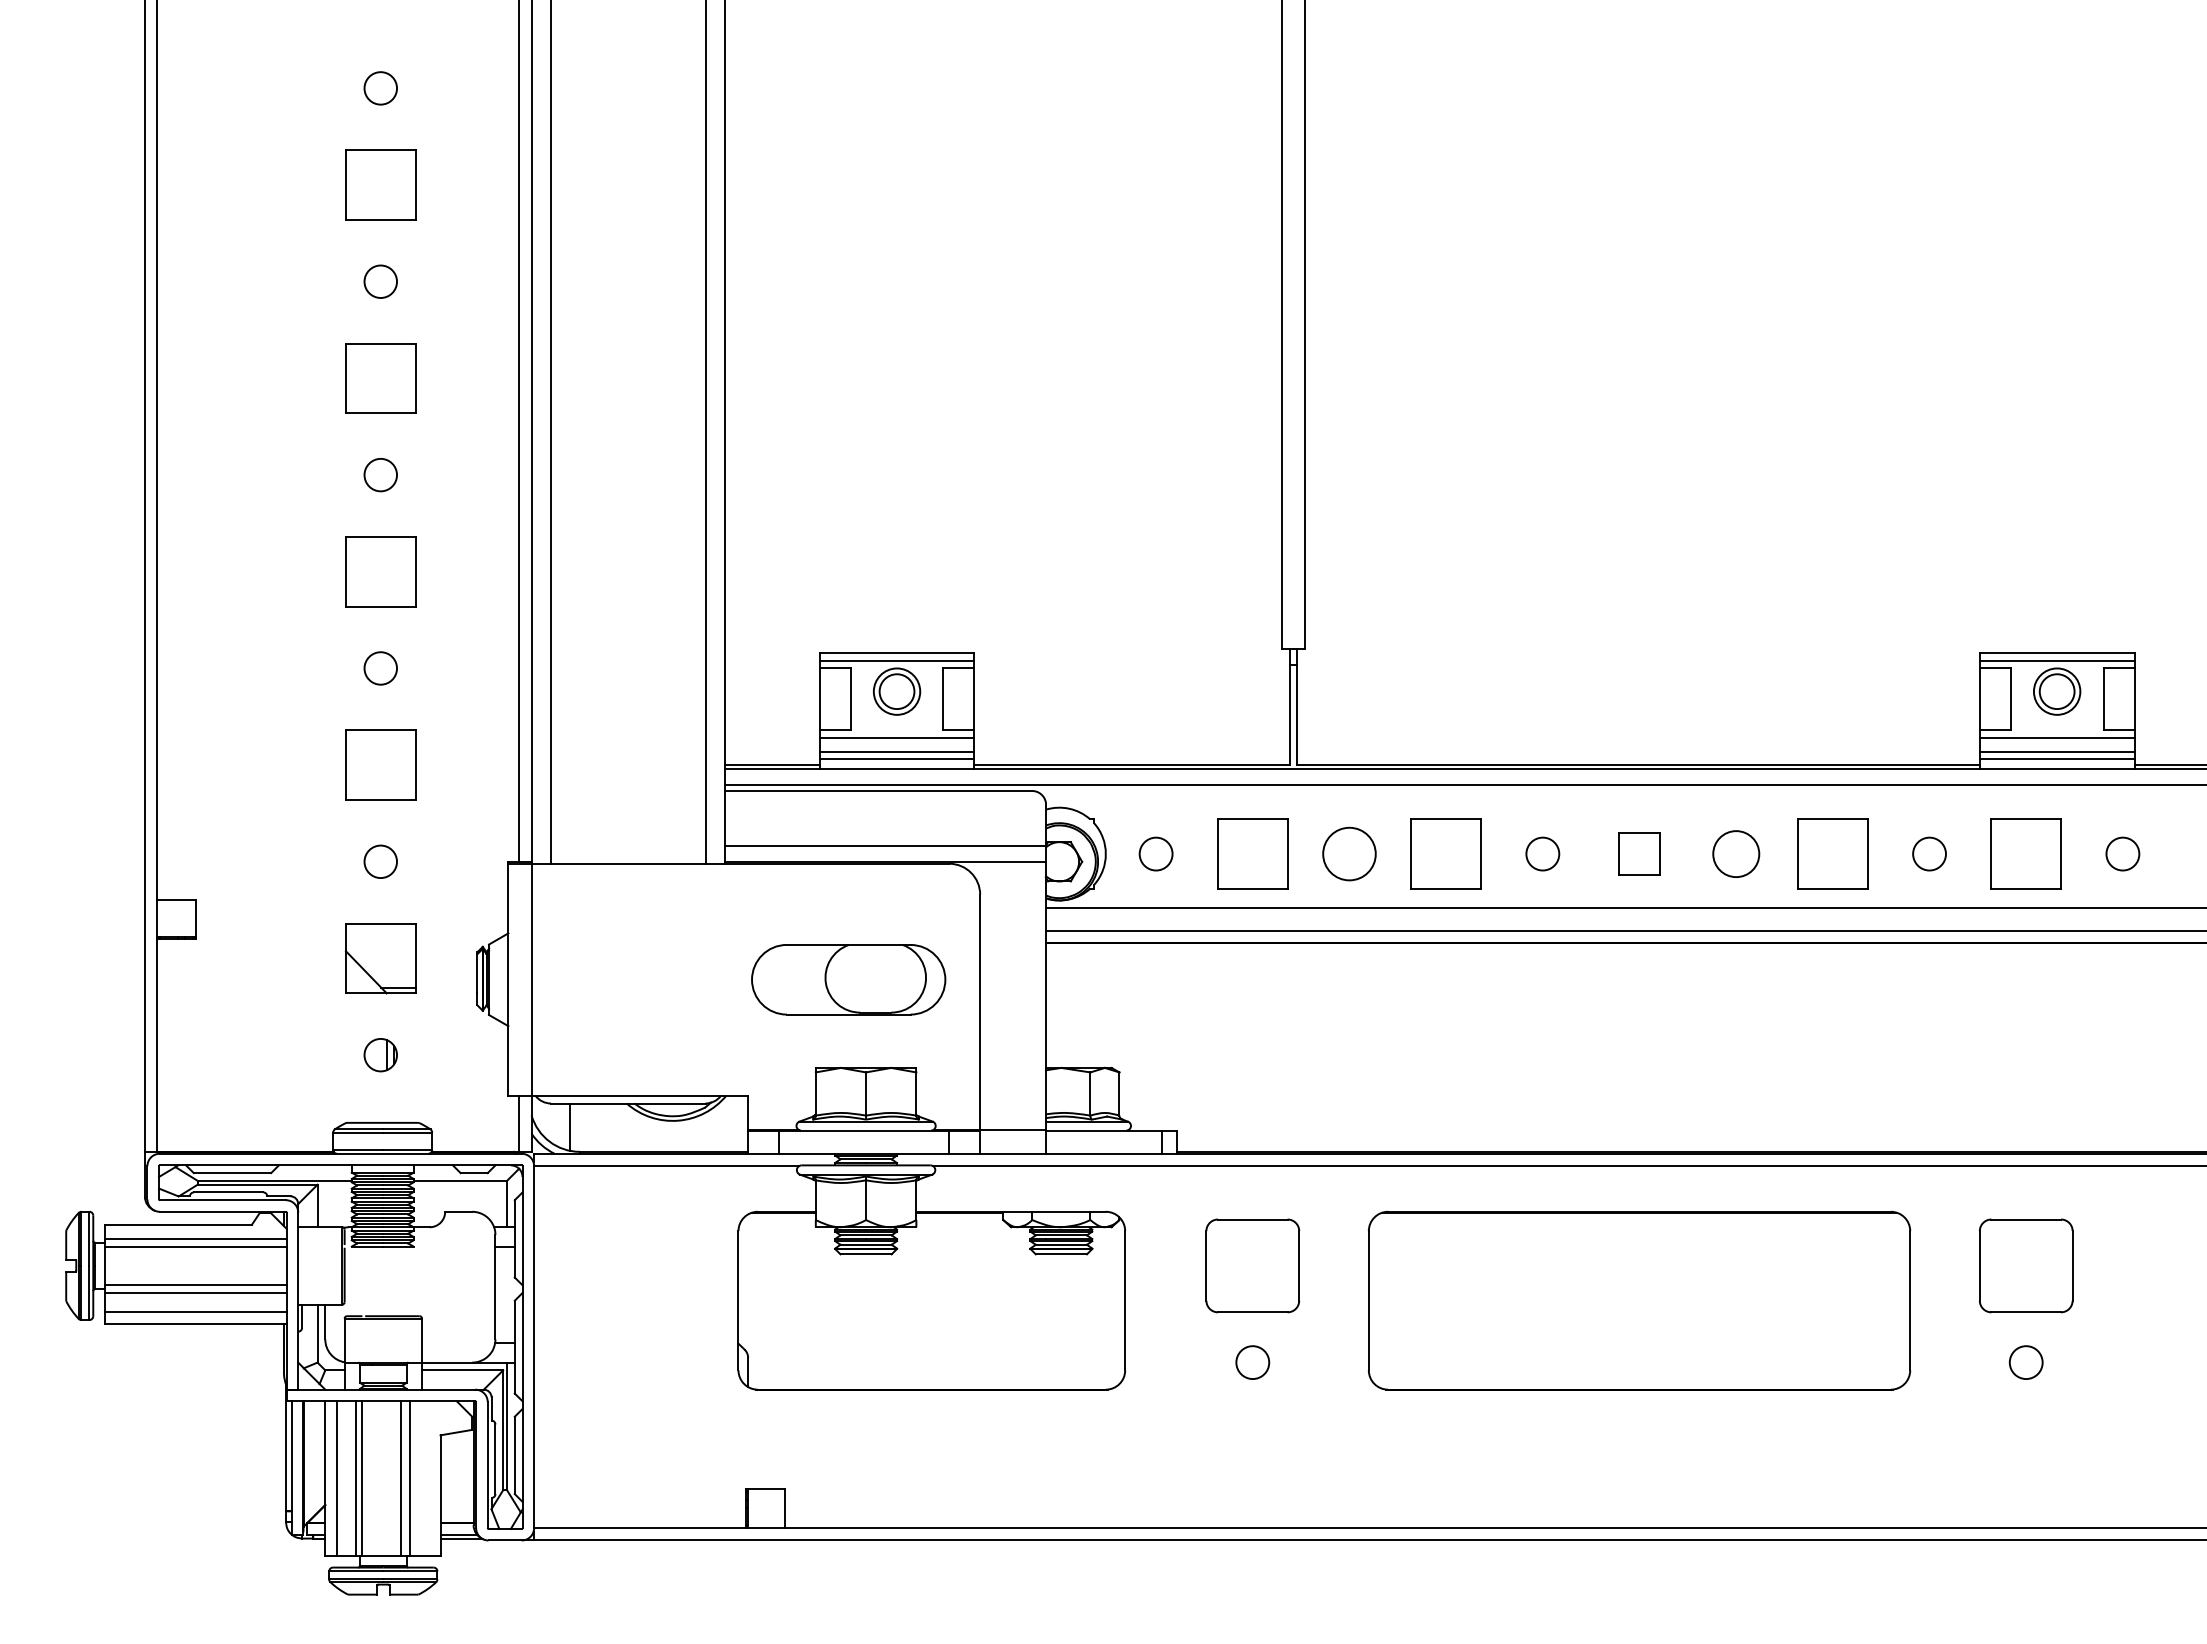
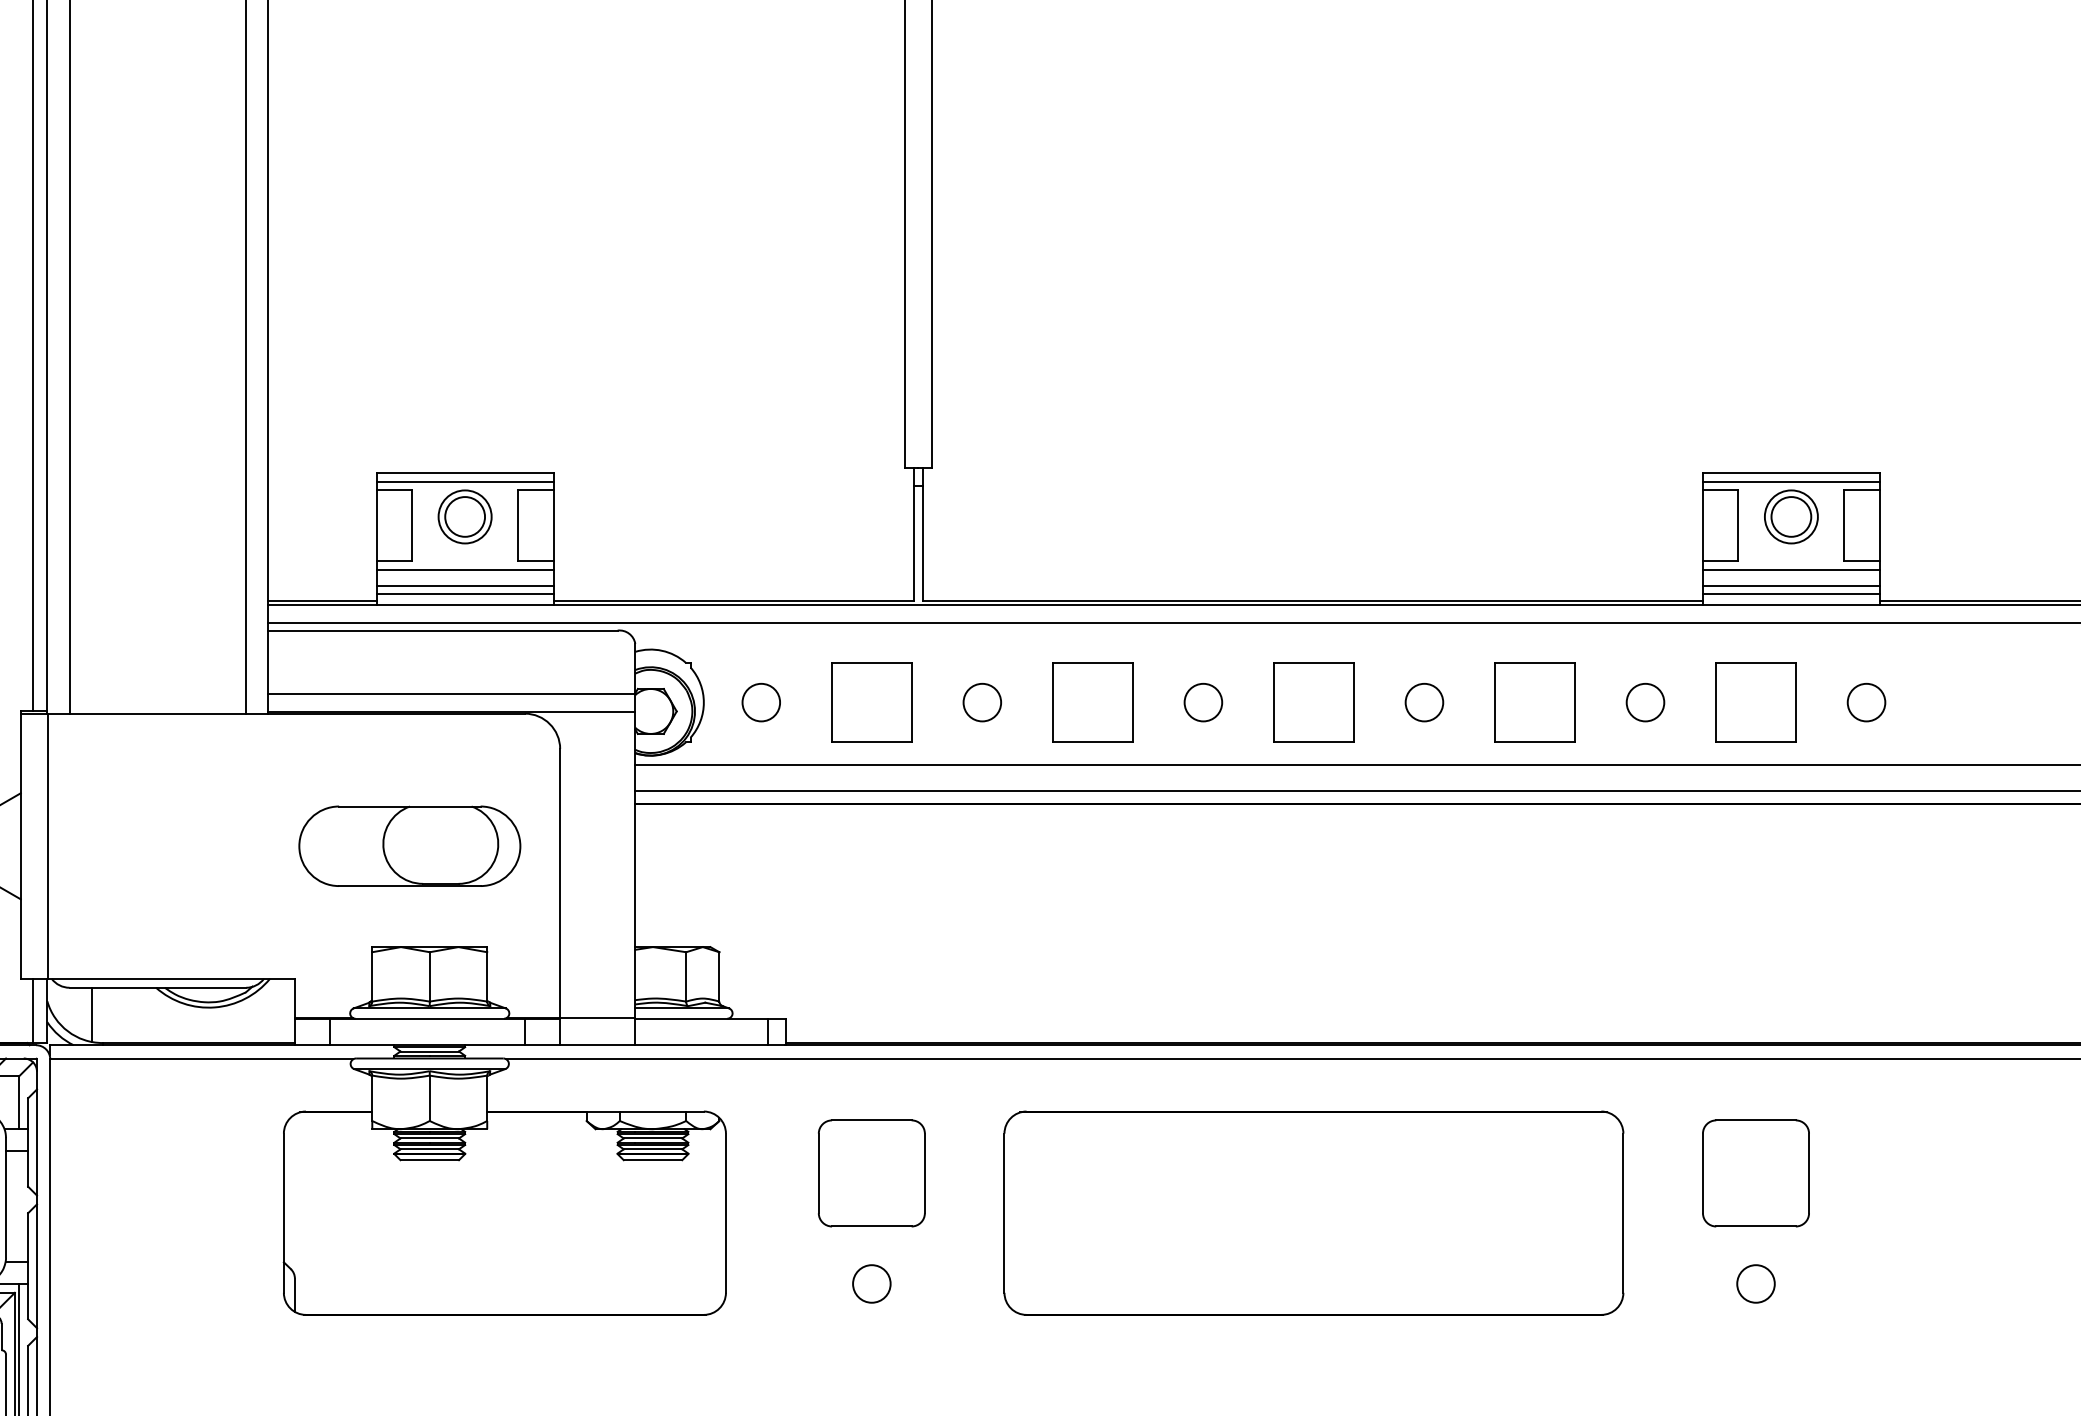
circle: (1349, 853) -> (982, 701), size x0.62
part: (1639, 853) -> (1313, 701), size x1.67
circle: (1735, 853) -> (1423, 701), size x0.71

